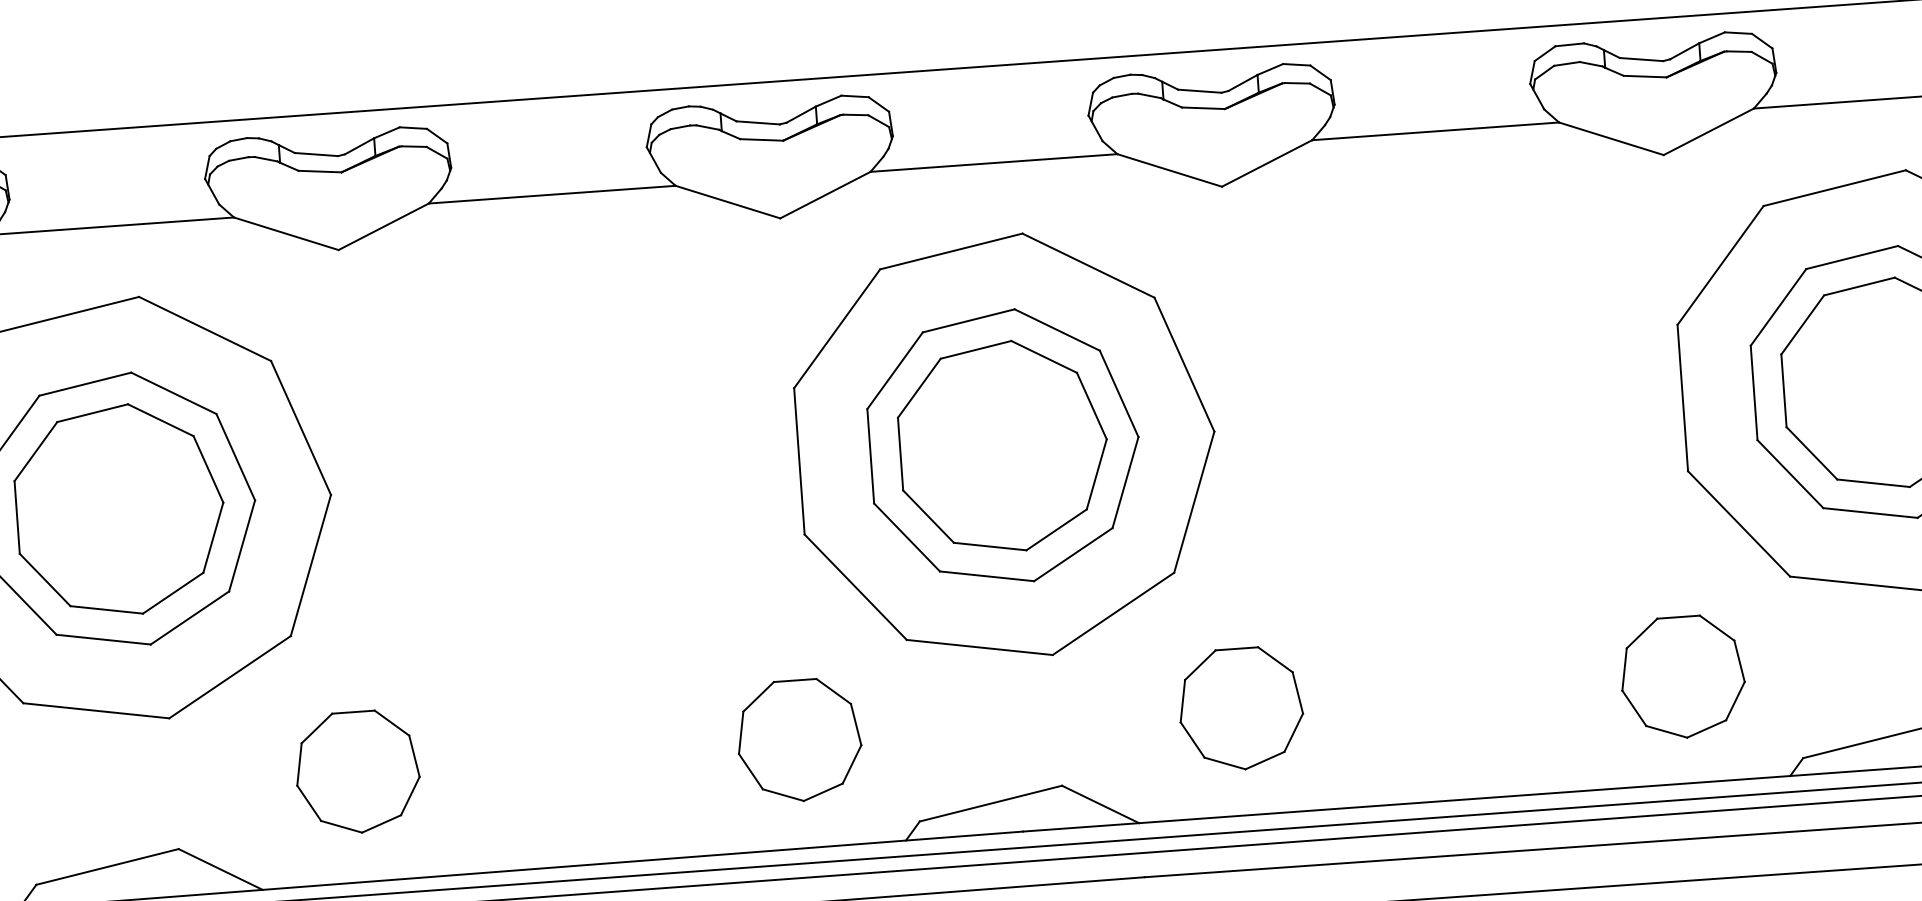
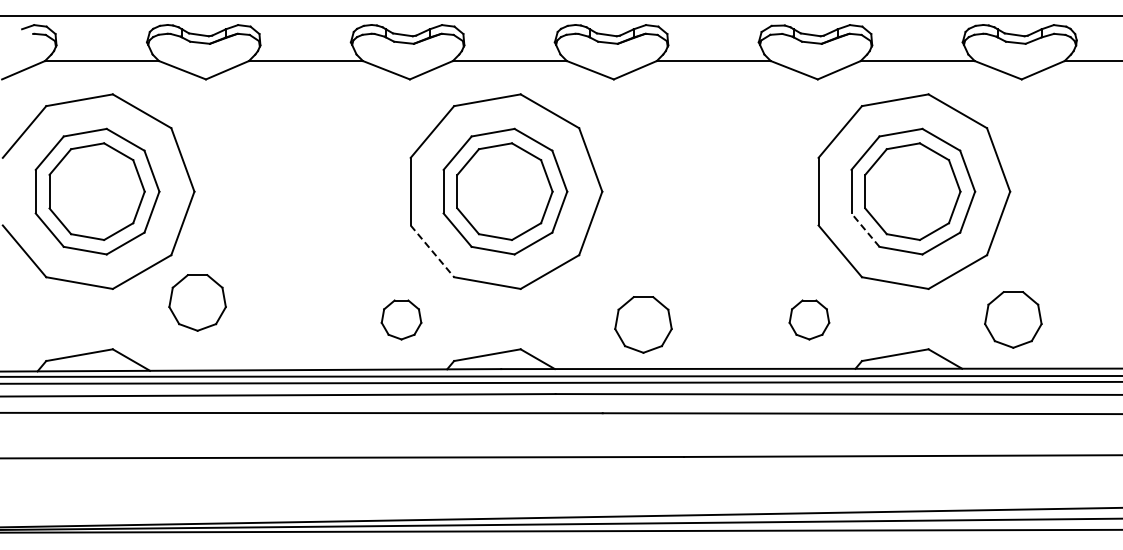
line: (1790, 474) -> (865, 230), solid -> dashed
line: (855, 587) -> (432, 251), solid -> dashed
part: (1683, 676) -> (809, 319), size x0.7
part: (1241, 707) -> (643, 324), moved
part: (799, 739) -> (401, 319), size x0.7
part: (357, 771) -> (197, 302), moved

